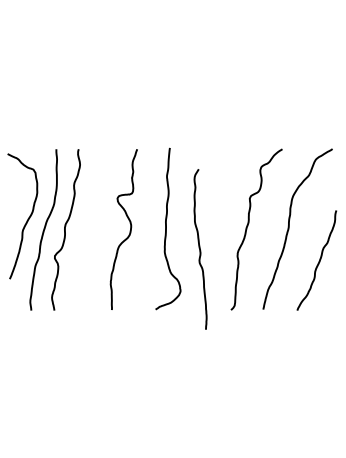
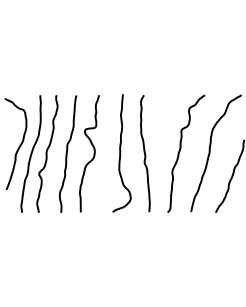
curve: (93, 229) -> (67, 153), added
curve: (200, 249) -> (145, 153), moved

